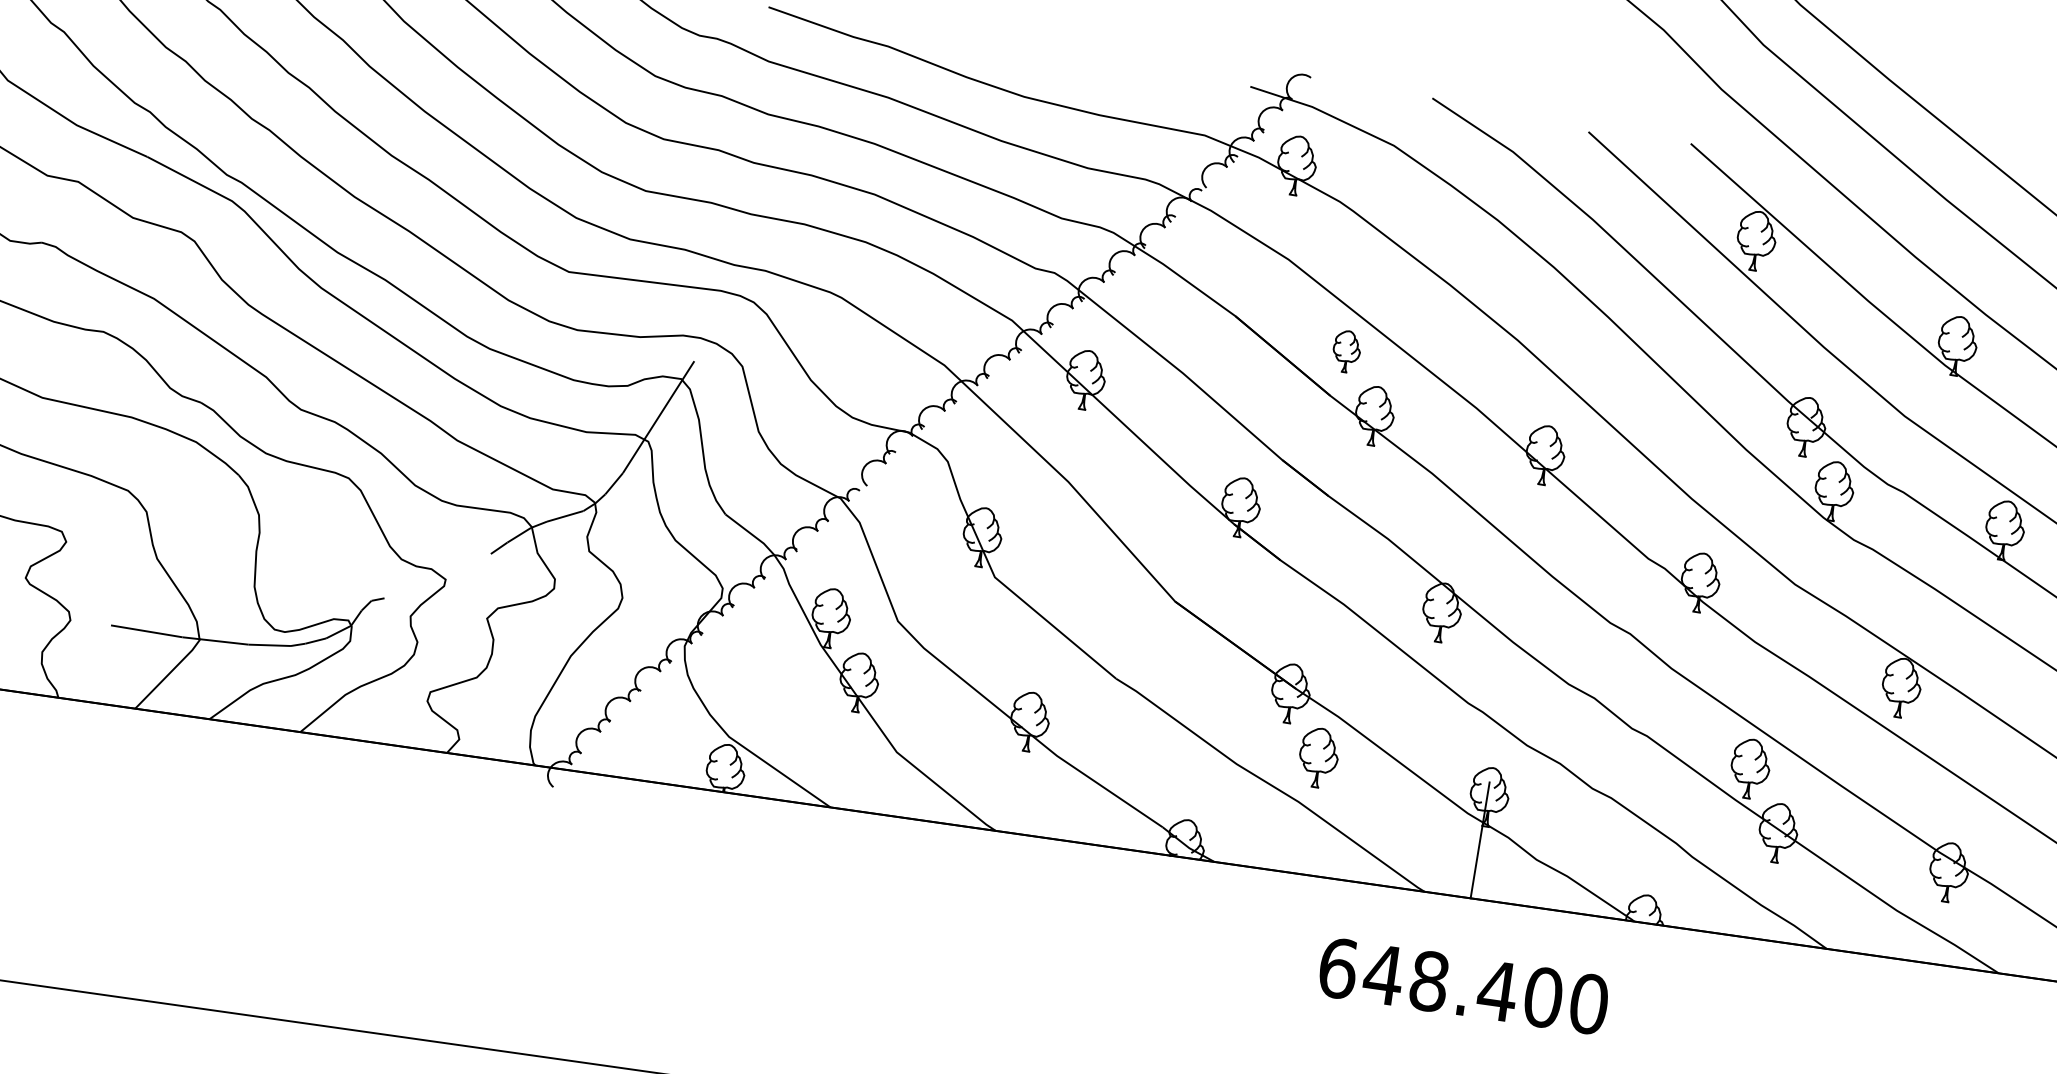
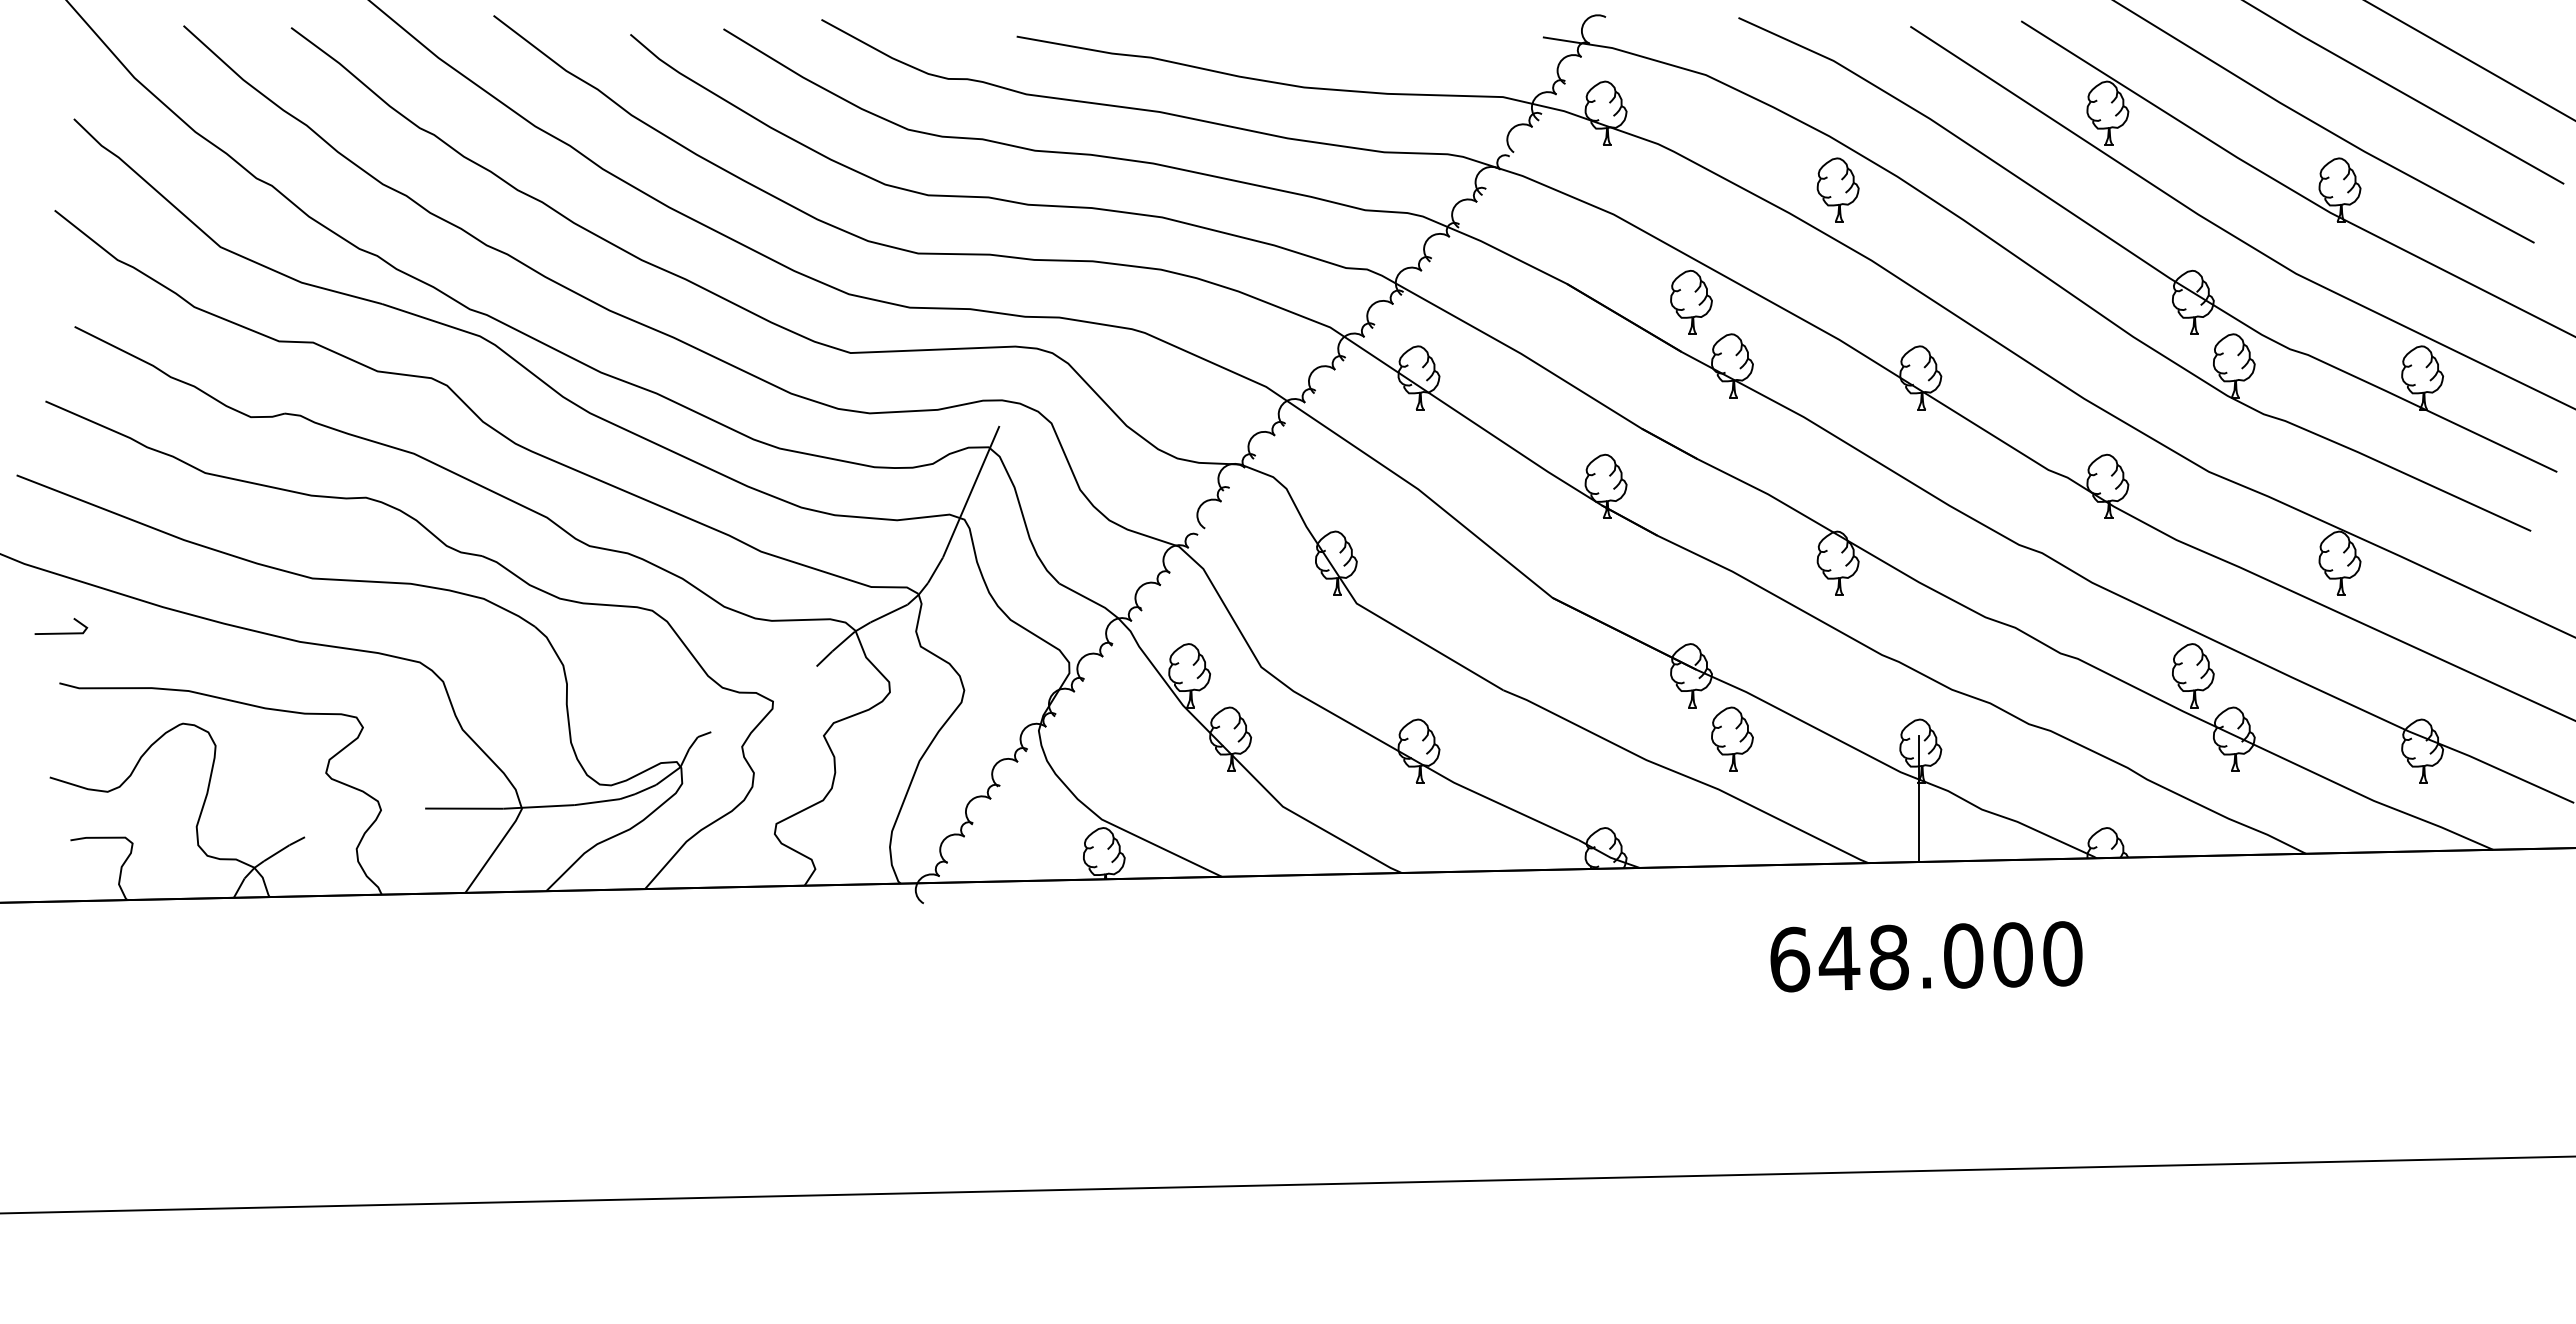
part: (1497, 270) -> (1837, 189), added
part: (1346, 350) -> (1691, 301), size x1.43
text: (1497, 990) -> (1963, 955), 648.400 -> 648.000

